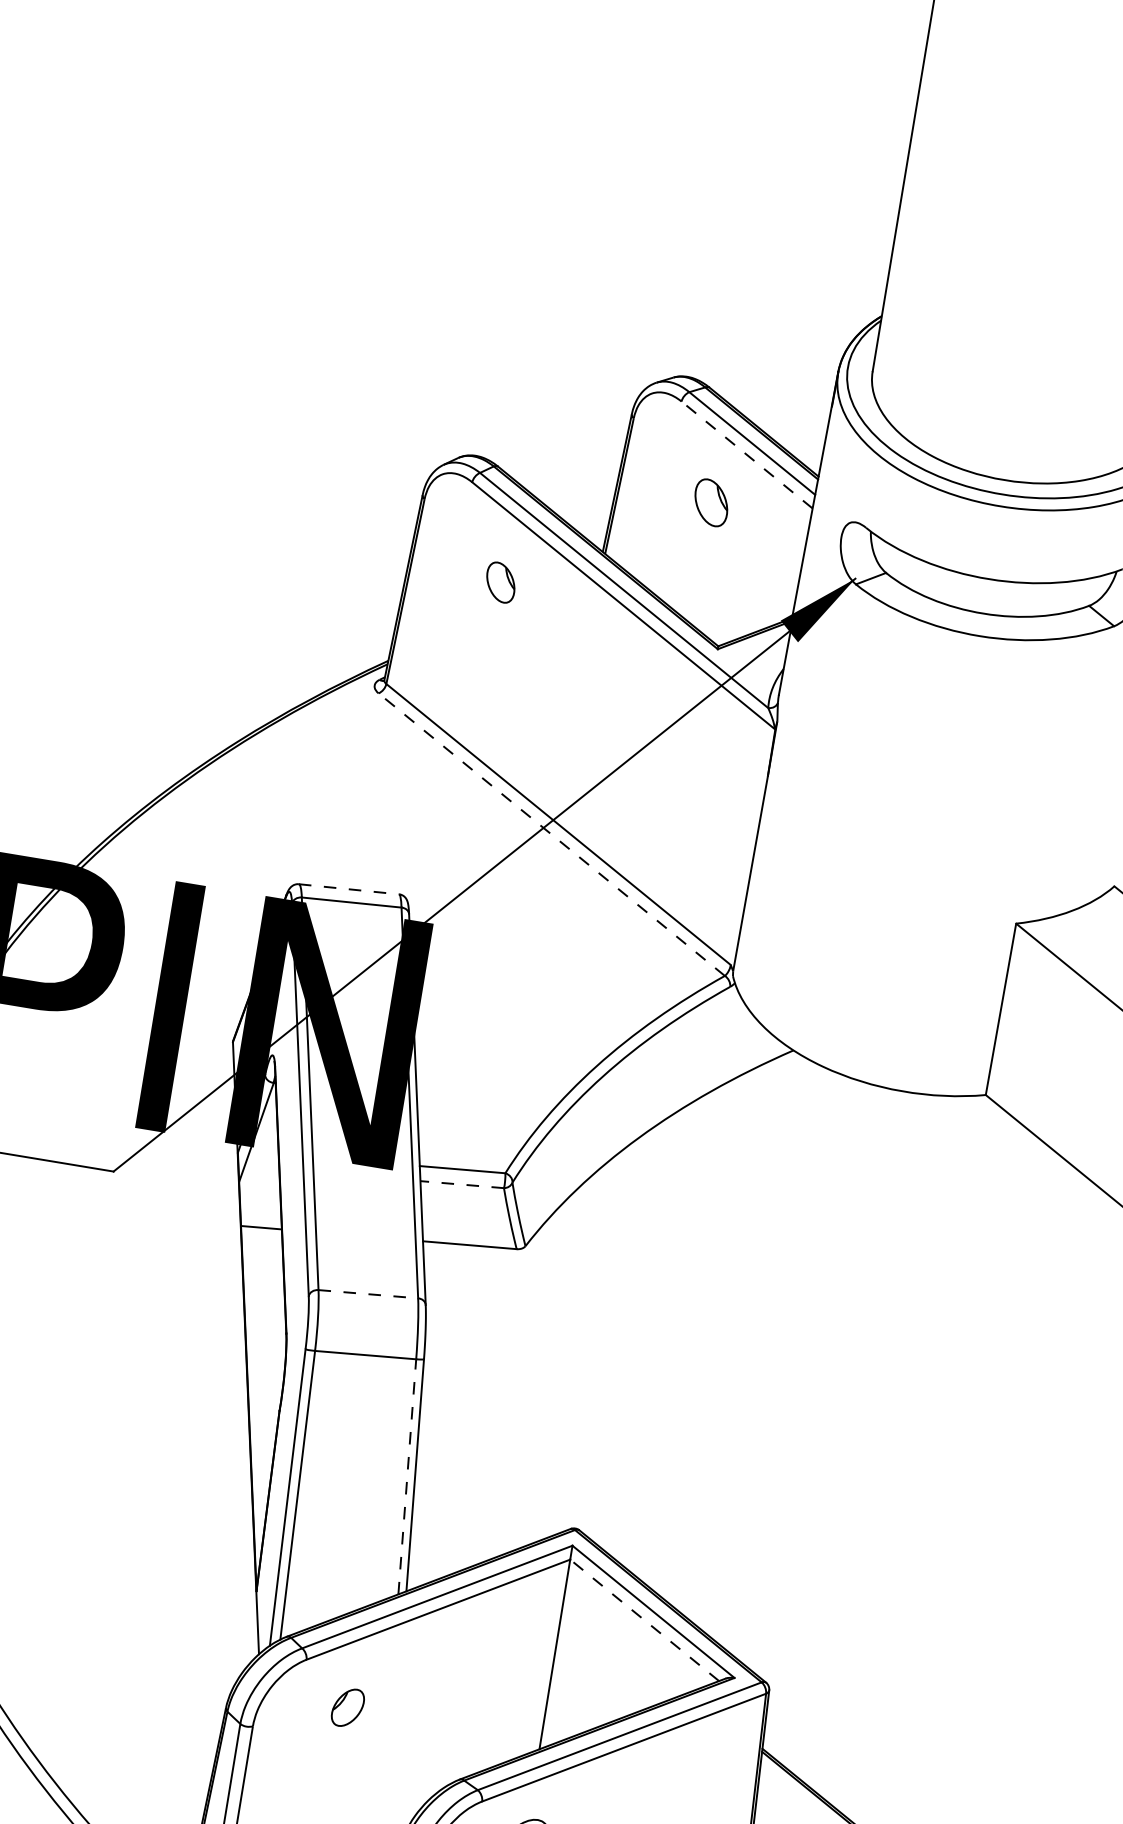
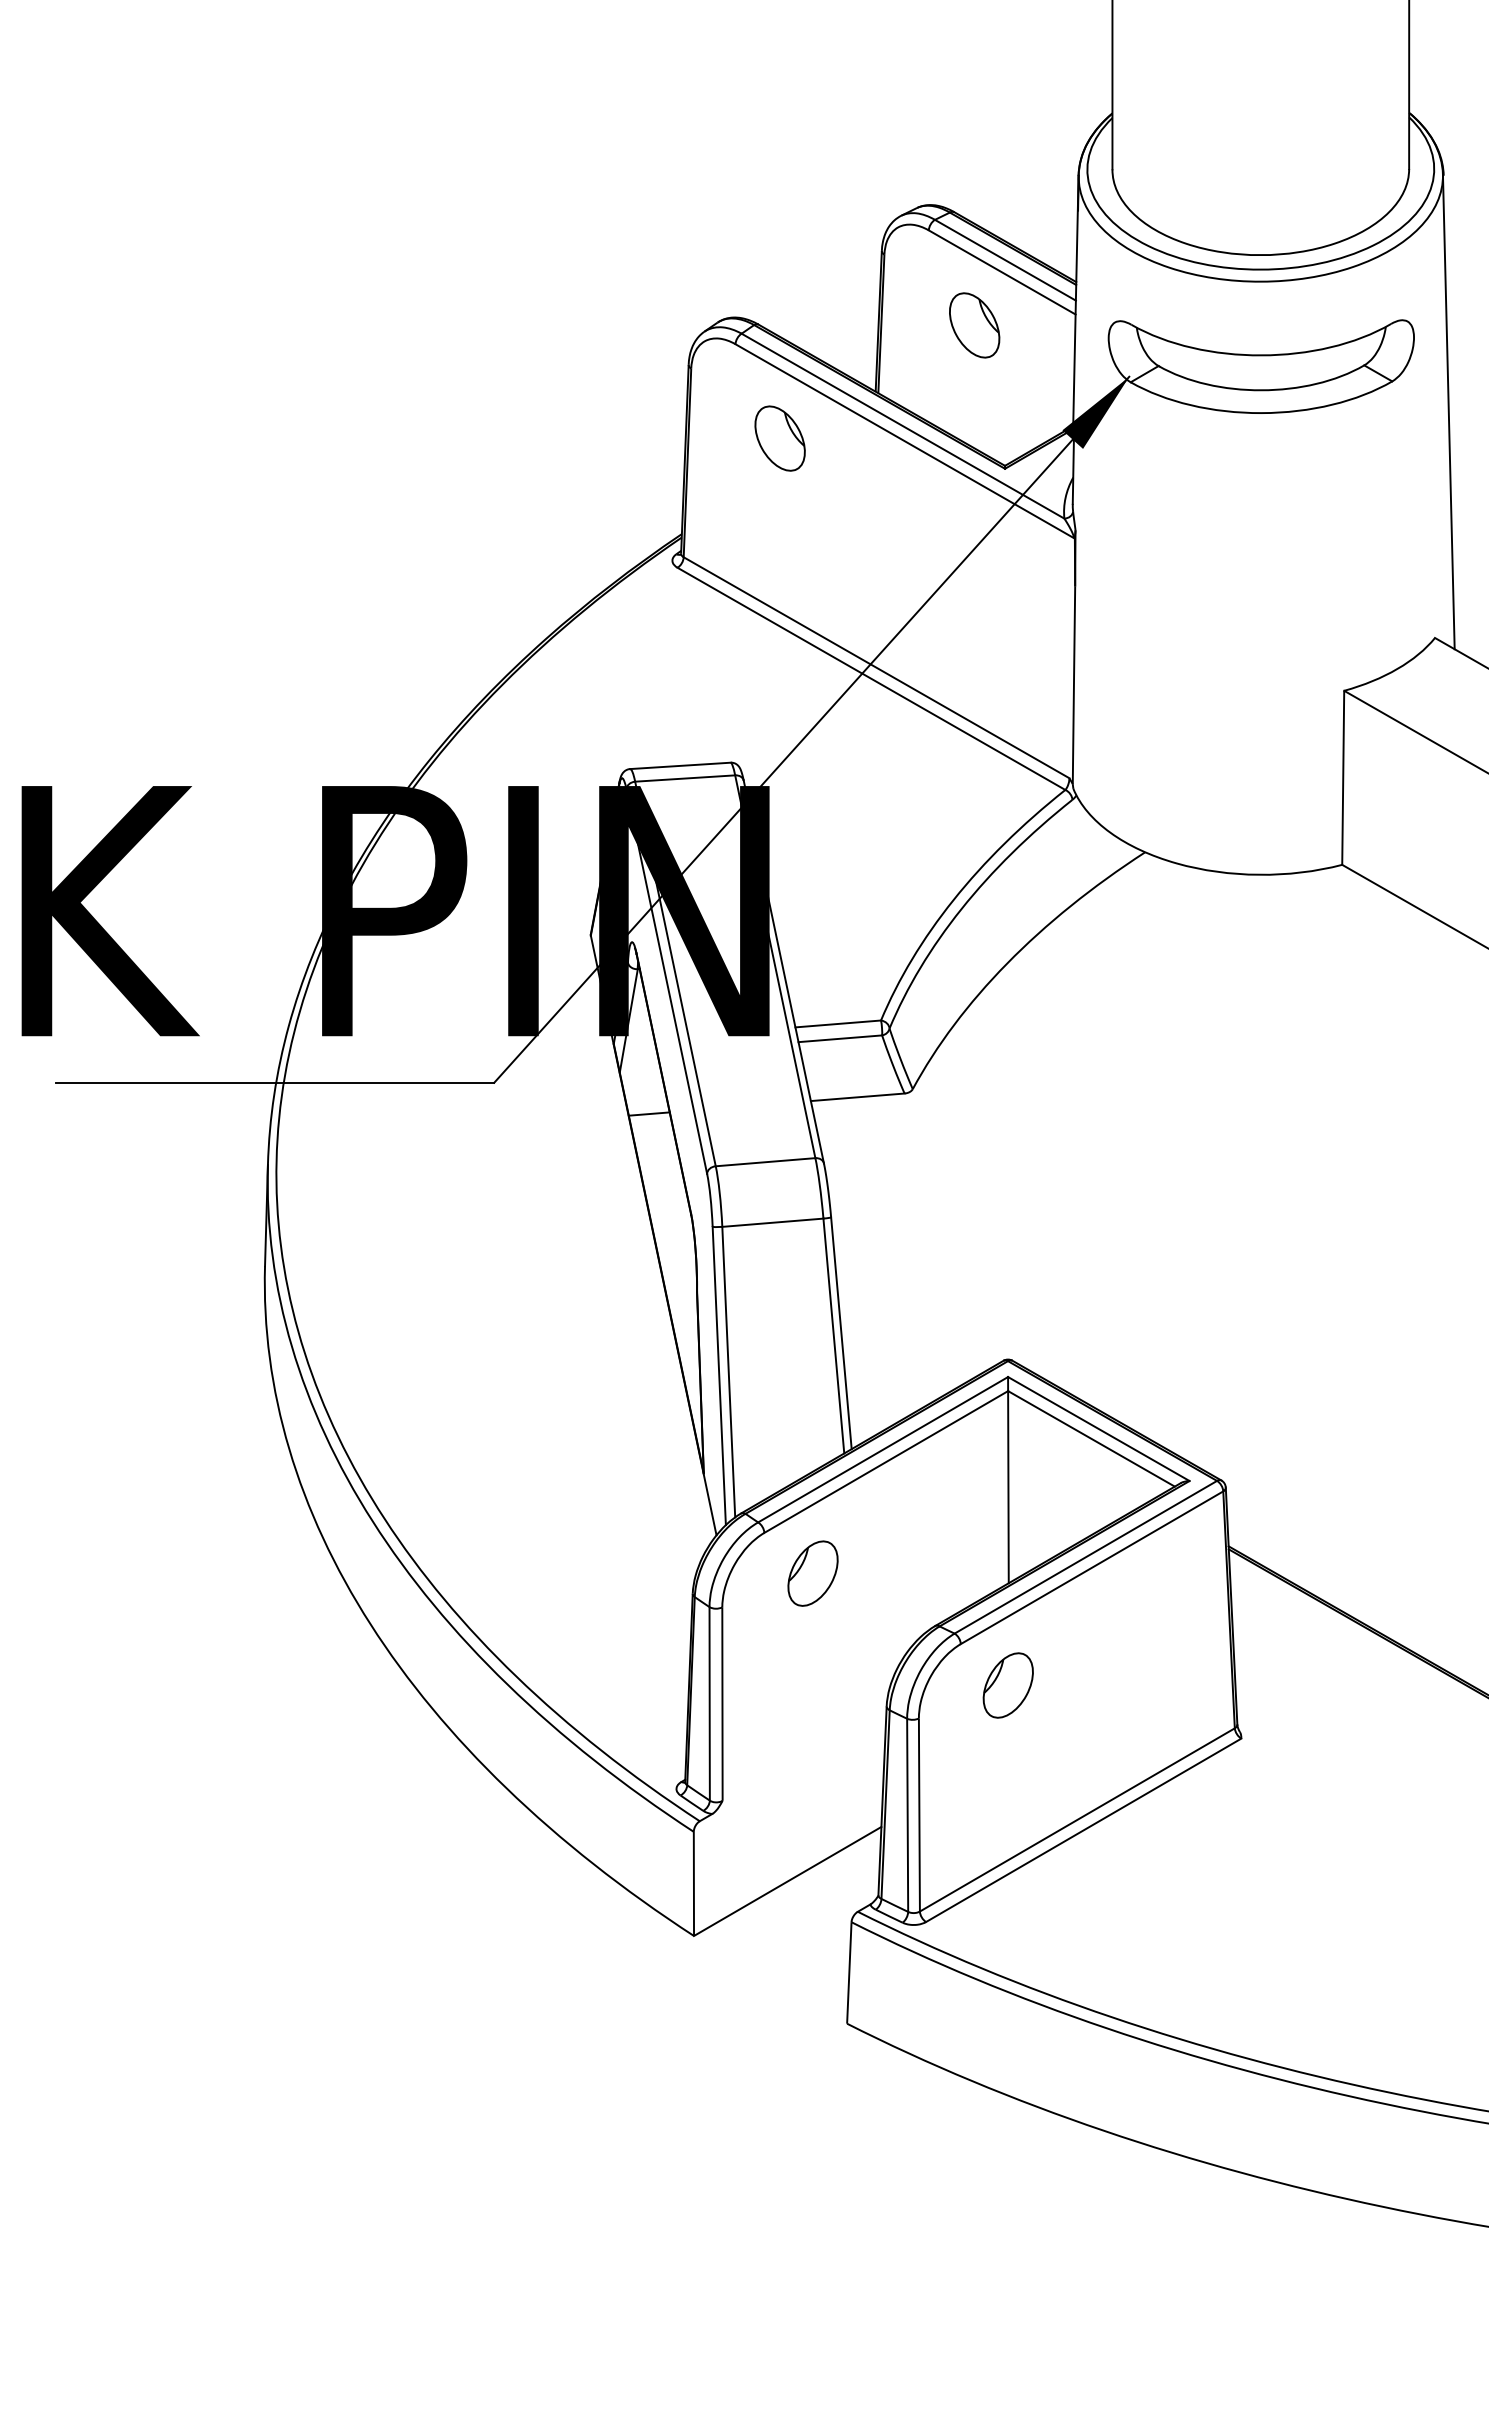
line: (747, 455) -> (1002, 272), dashed -> solid
part: (711, 502) -> (974, 325), size x1.43
part: (500, 582) -> (779, 438), size x1.67
line: (551, 834) -> (871, 678), dashed -> solid
line: (349, 888) -> (680, 765), dashed -> solid
line: (462, 1184) -> (840, 1038), dashed -> solid
line: (368, 1294) -> (765, 1162), dashed -> solid
line: (406, 1477) -> (833, 1336), dashed -> solid
line: (644, 1620) -> (1091, 1438), dashed -> solid
part: (347, 1707) -> (812, 1573), size x1.67

